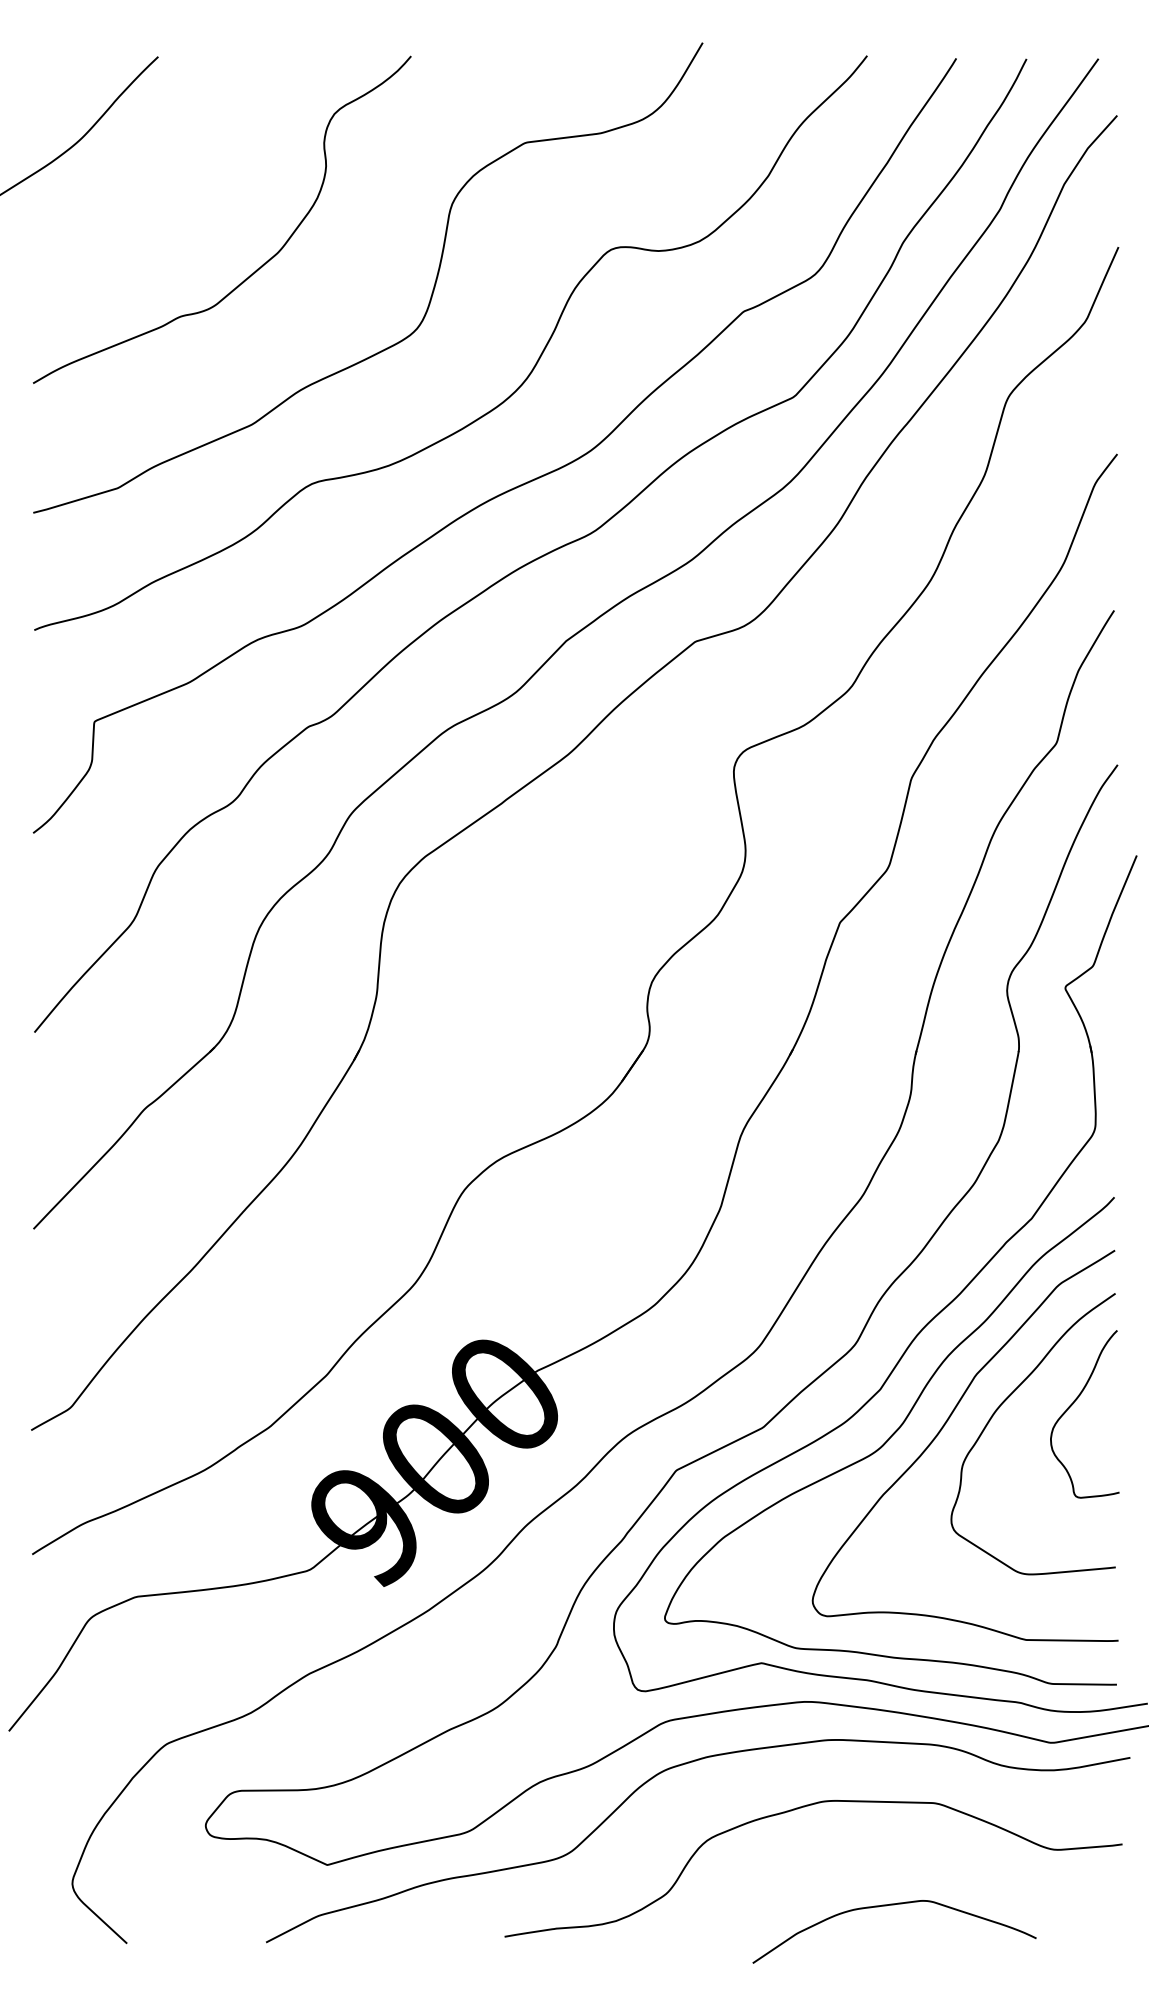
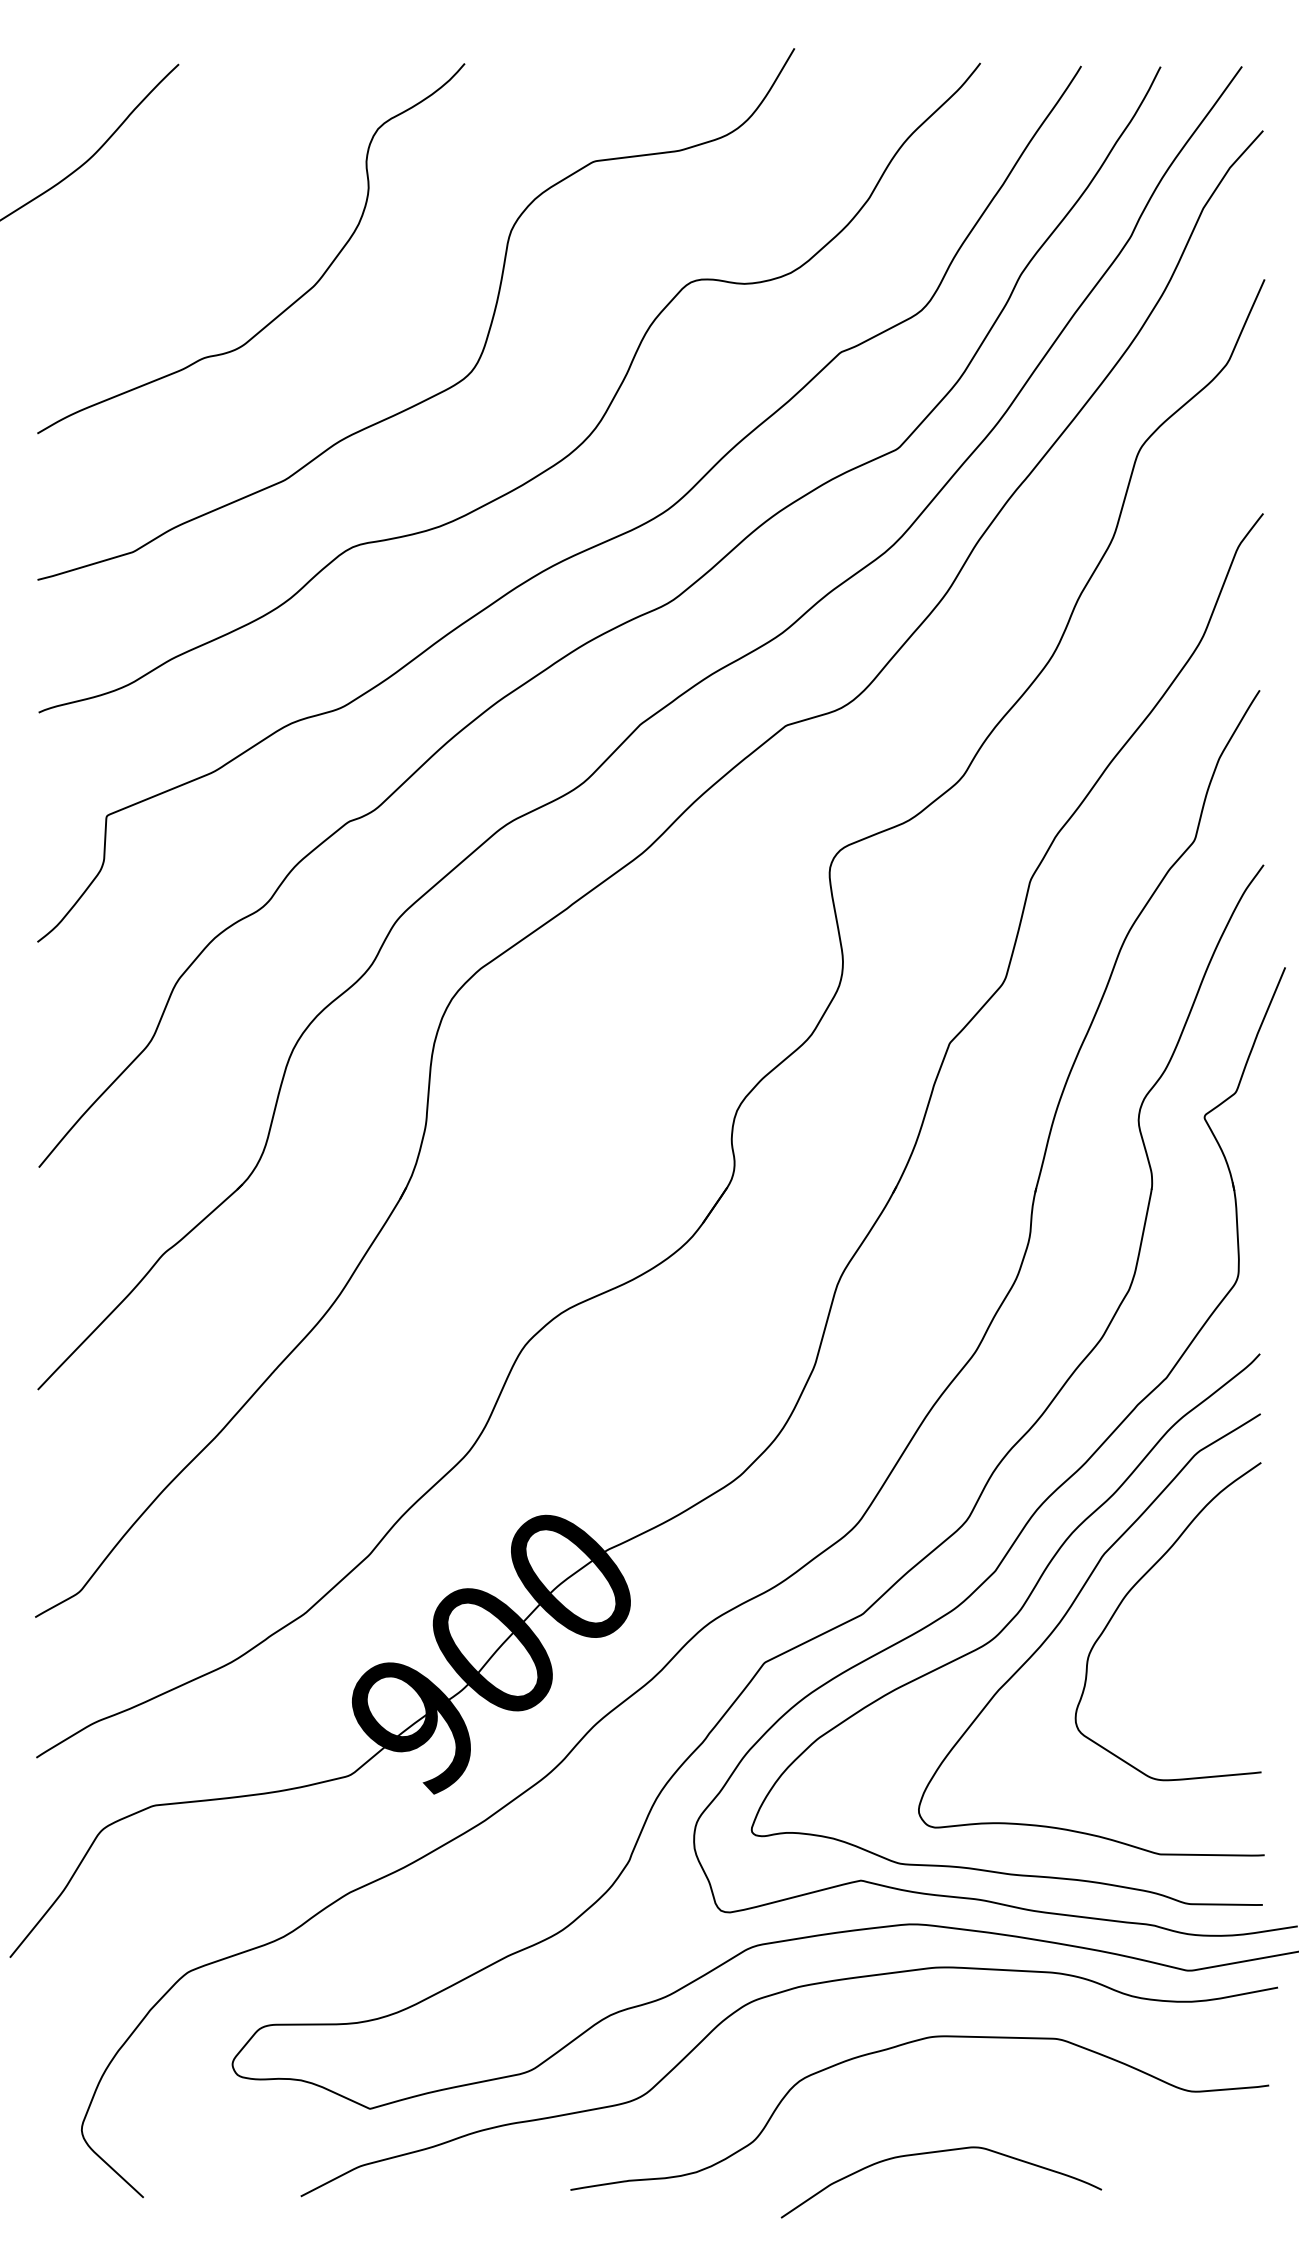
curve: (1071, 1406) -> (1211, 1590), removed
curve: (894, 1905) -> (941, 2152), moved

